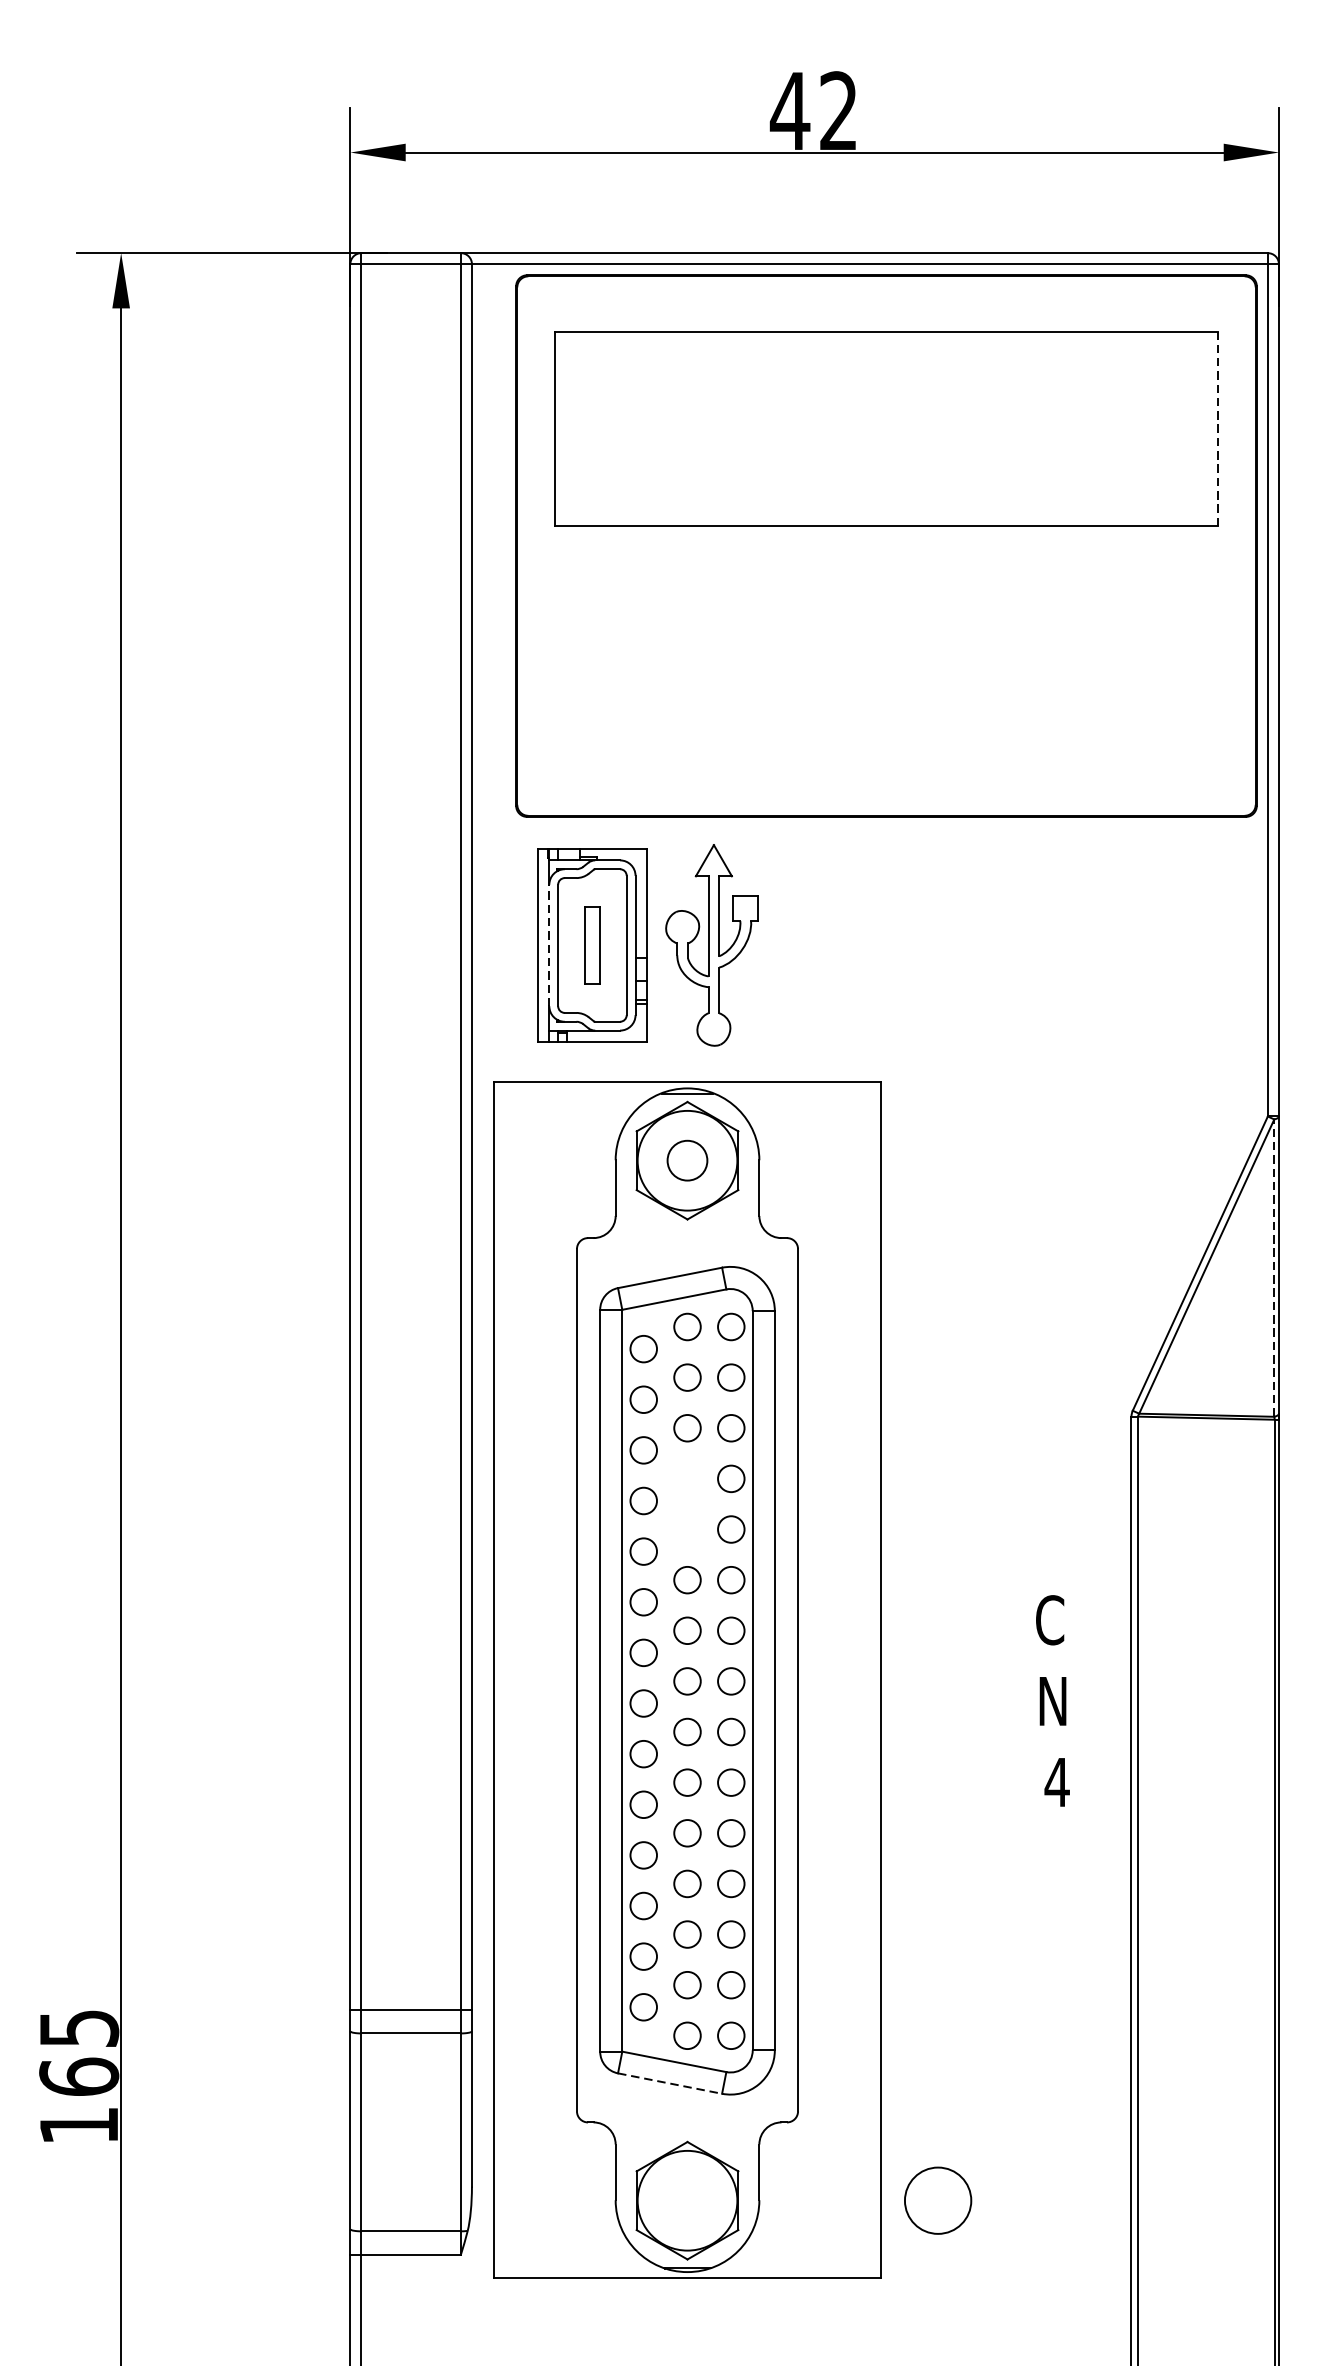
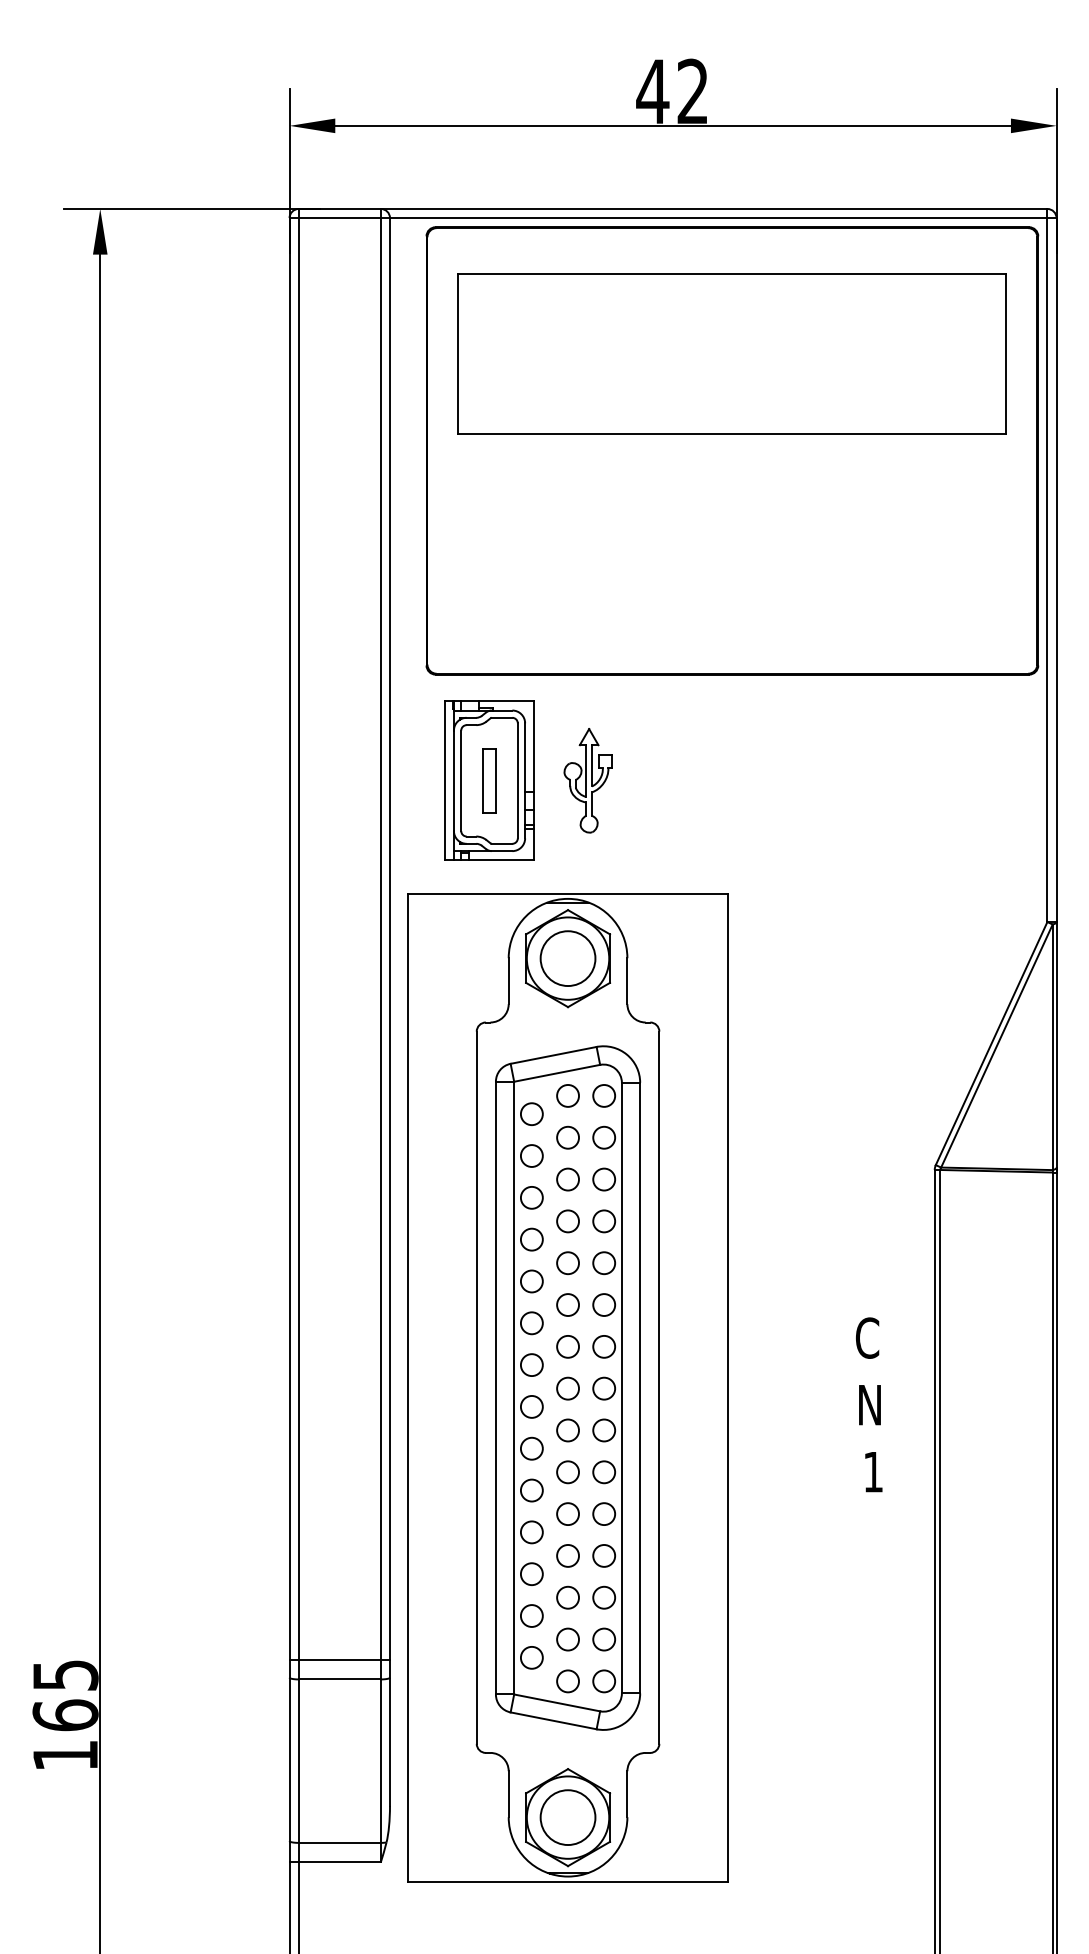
line: (1218, 428) -> (1006, 353), dashed -> solid
line: (548, 945) -> (453, 780), dashed -> solid
part: (711, 945) -> (587, 780), size x0.62
circle: (686, 1160) -> (567, 958), size x1.67
line: (1274, 1268) -> (1052, 1047), dashed -> solid
circle: (686, 1479) -> (567, 1221), added
circle: (686, 1529) -> (567, 1263), added
text: (1056, 1782) -> (872, 1472), 4 -> 1
line: (669, 2083) -> (553, 1720), dashed -> solid
circle: (937, 2200) -> (567, 1817), moved

